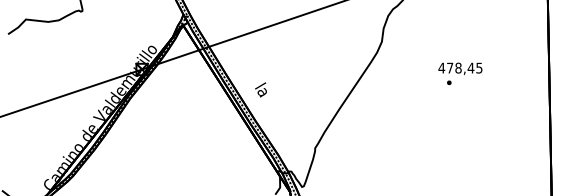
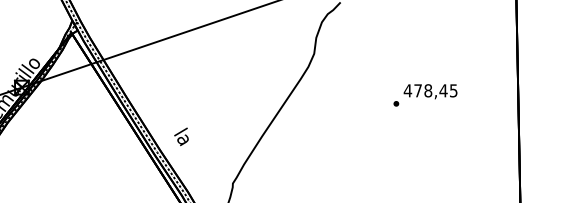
text: (460, 68) -> (430, 91), moved
text: (260, 89) -> (180, 136), moved

